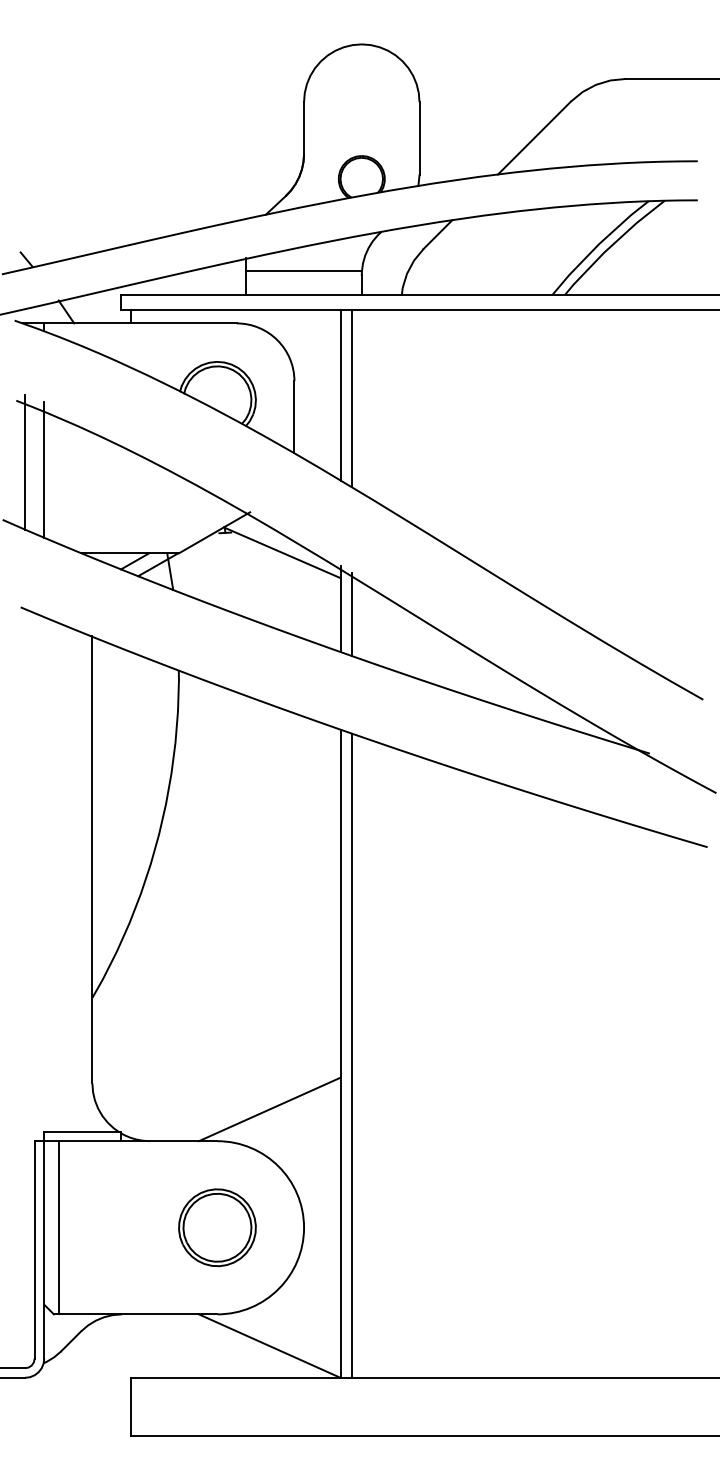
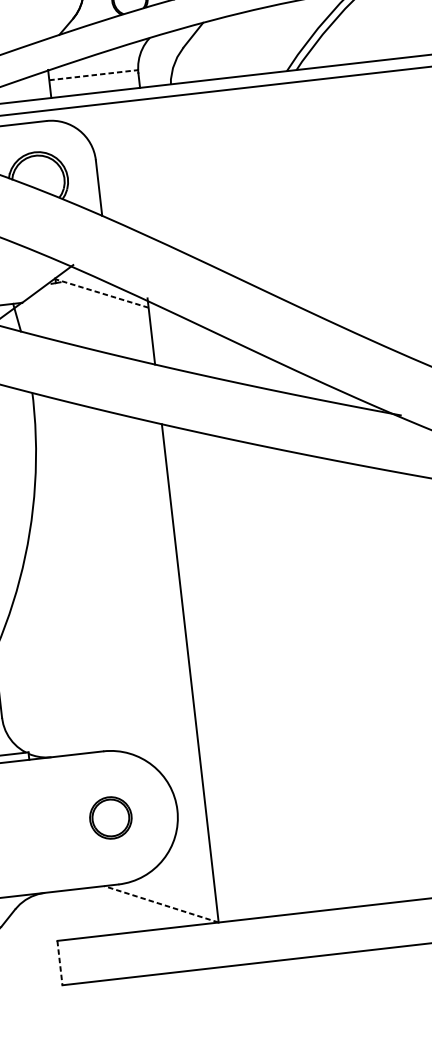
line: (304, 271) -> (94, 75), solid -> dashed
line: (340, 394) -> (132, 166), removed
line: (352, 398) -> (142, 168), removed
line: (282, 552) -> (101, 293), solid -> dashed
line: (352, 614) -> (160, 334), removed
line: (352, 1055) -> (199, 673), removed
line: (269, 1109) -> (140, 722), removed
part: (217, 1227) -> (110, 817), size x0.7
line: (269, 1346) -> (161, 904), solid -> dashed
line: (130, 1406) -> (59, 962), solid -> dashed

